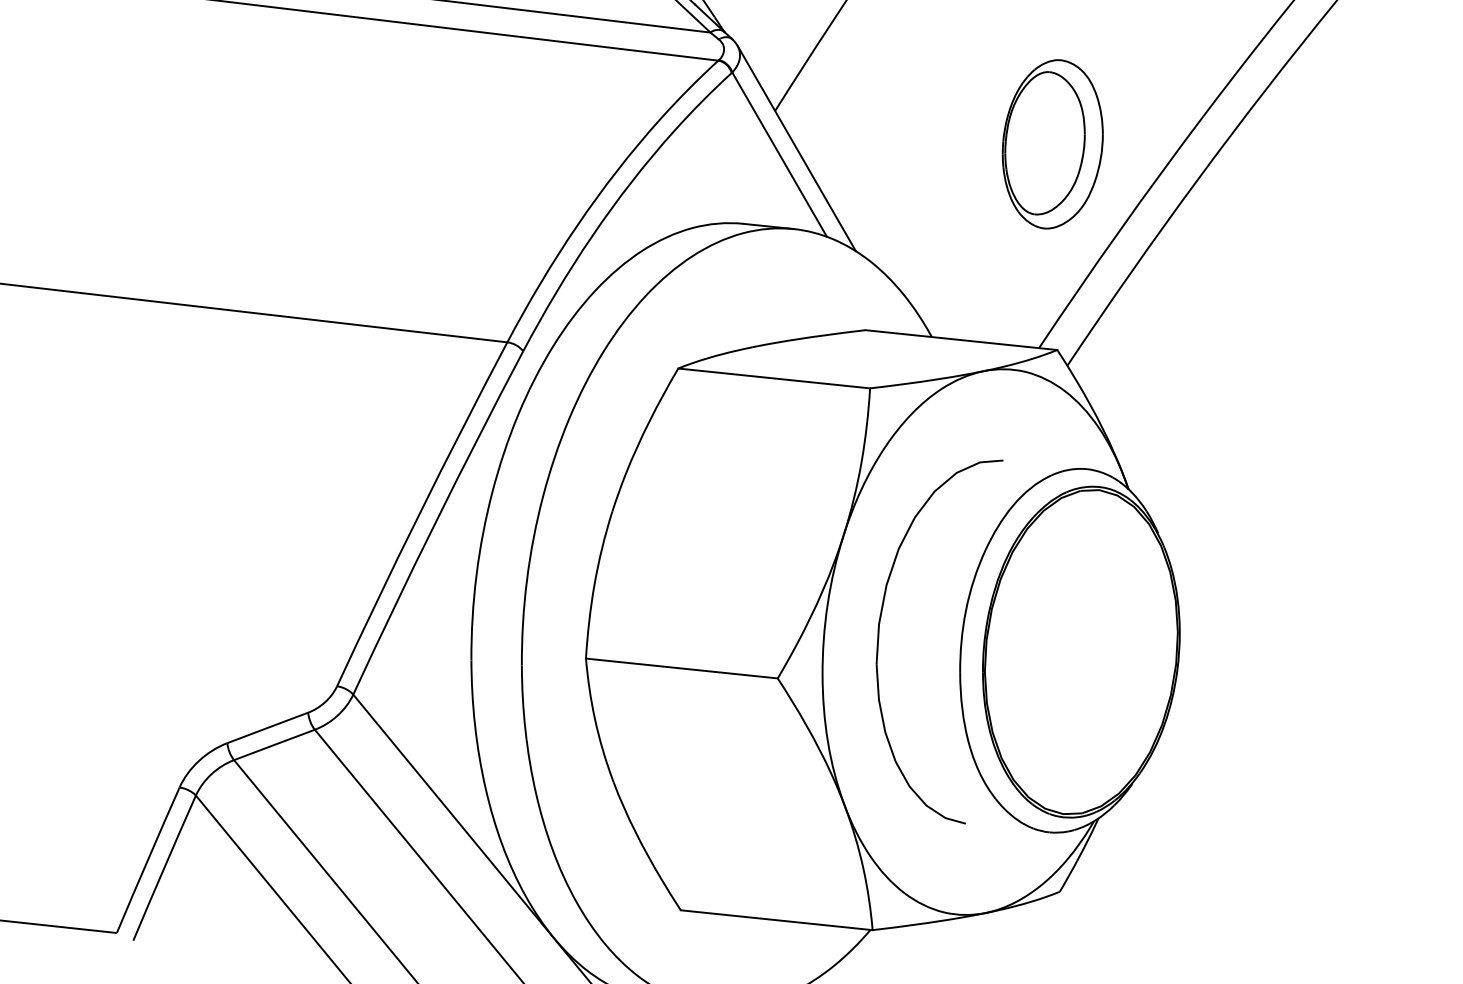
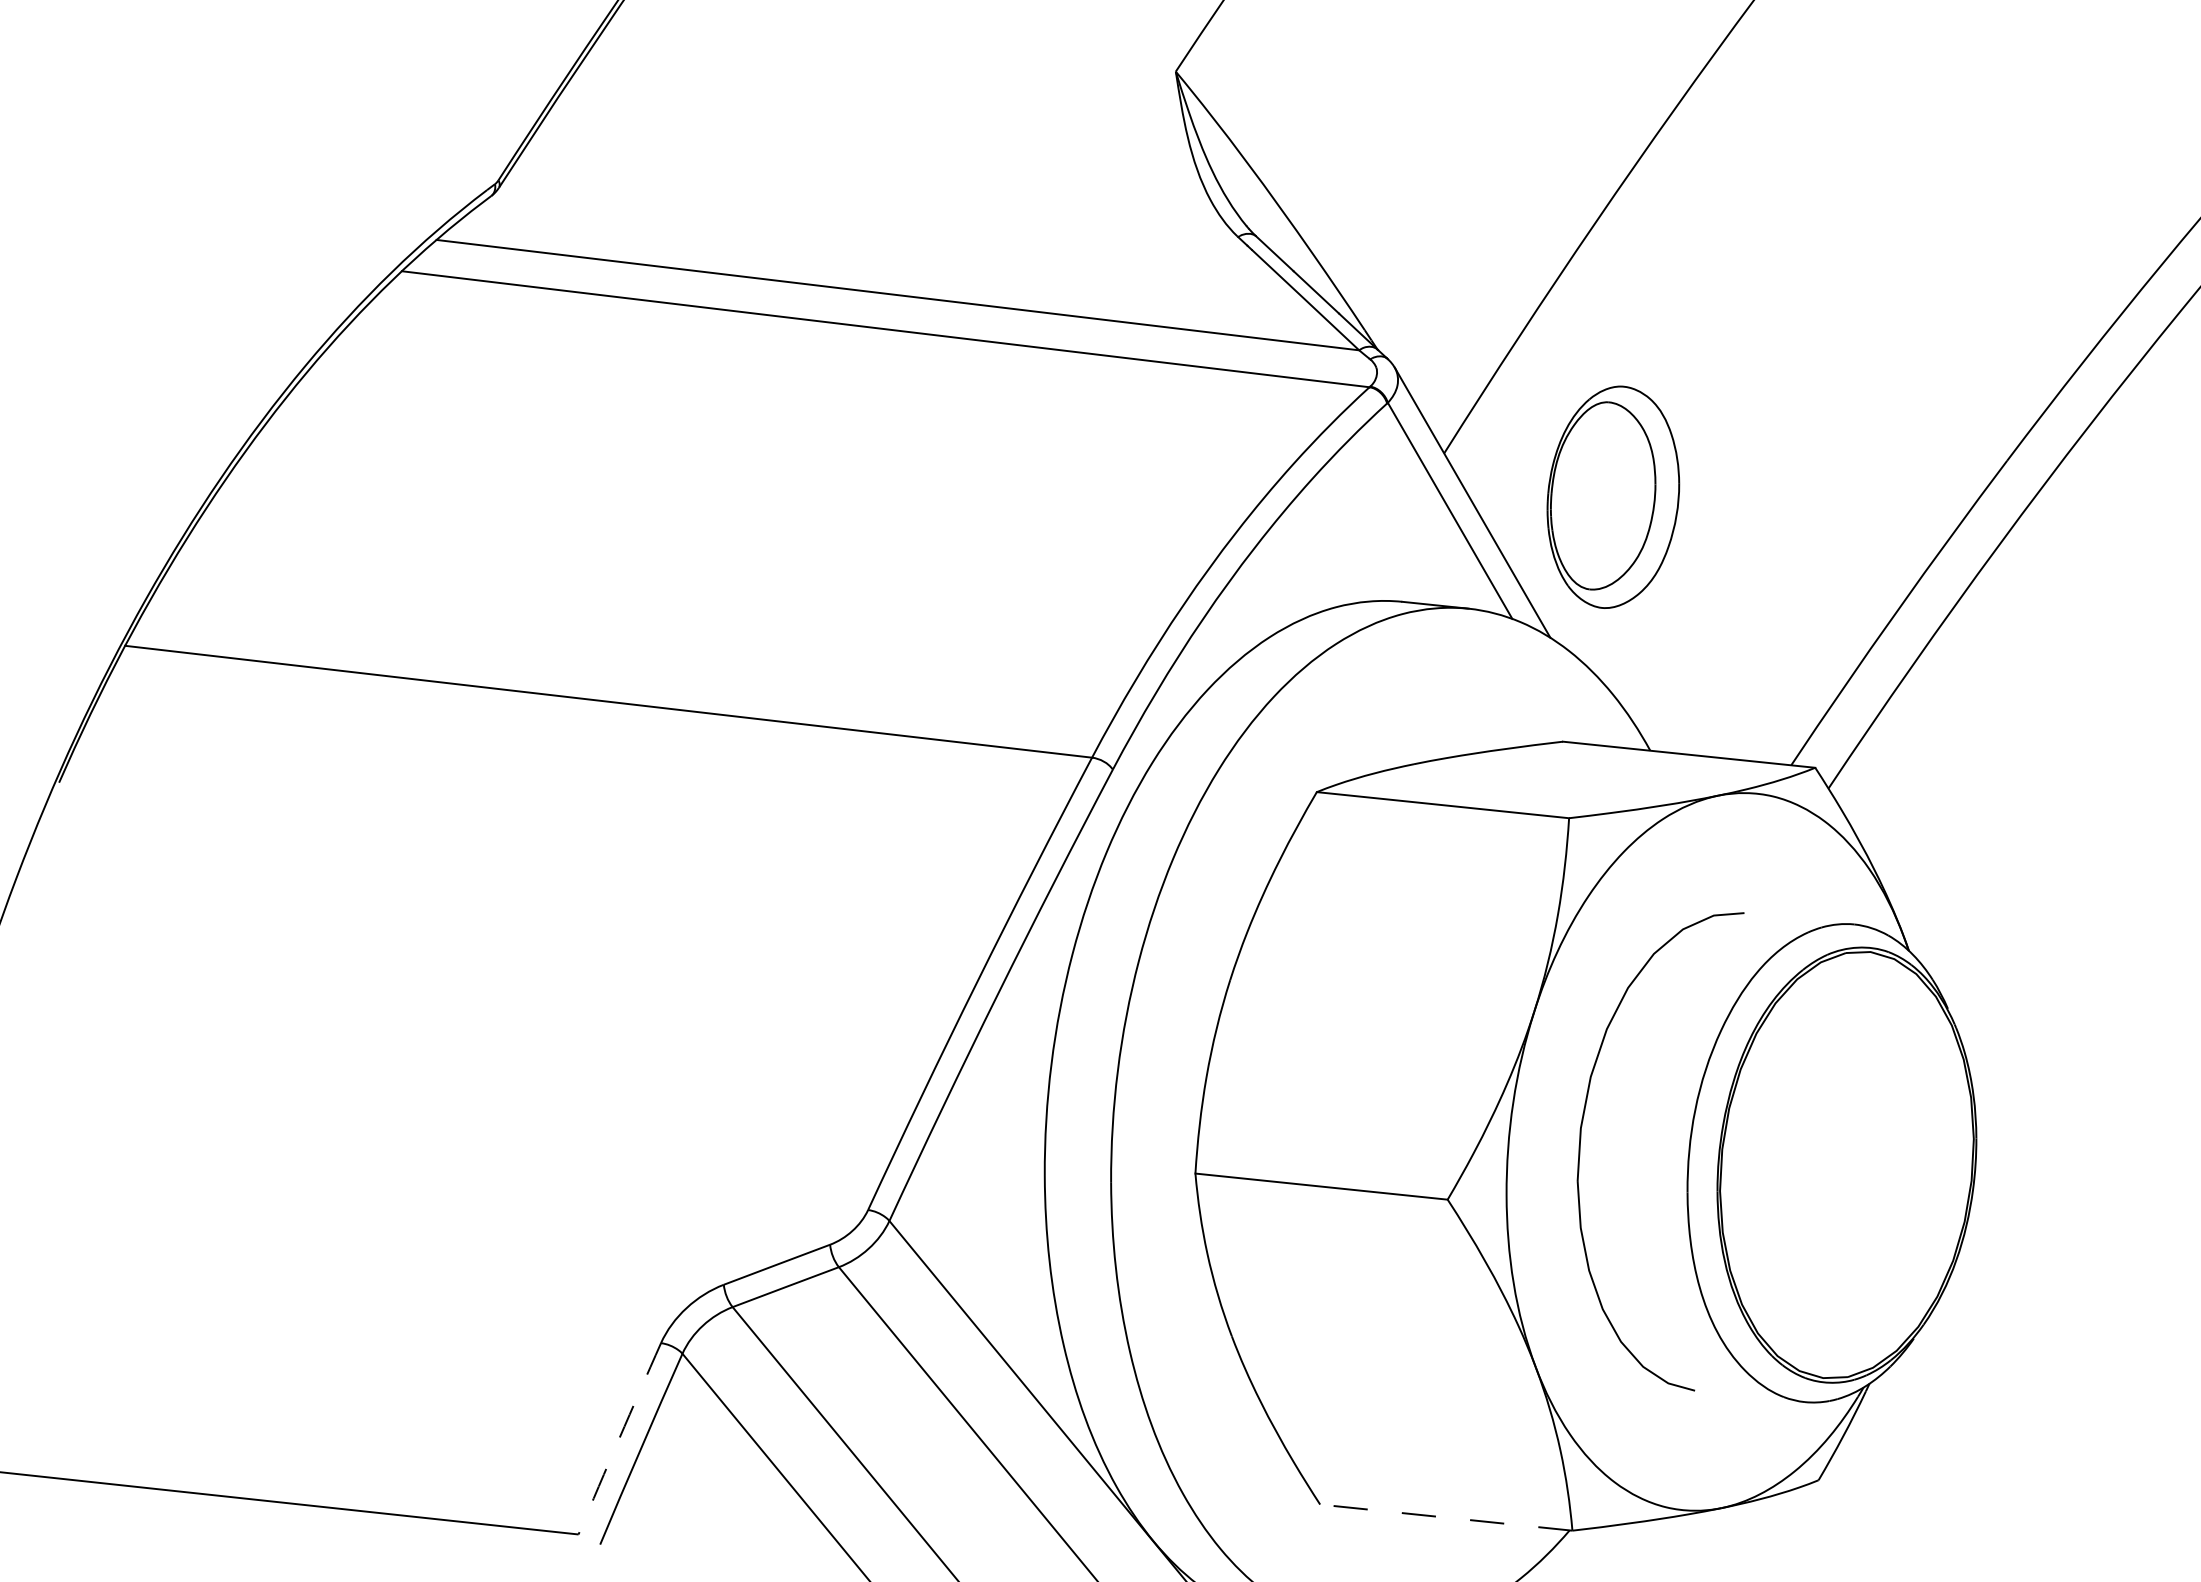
part: (1052, 143) -> (1613, 496), moved
arc: (148, 860) -> (619, 1438), solid -> dashed
line: (776, 920) -> (1446, 1517), solid -> dashed

